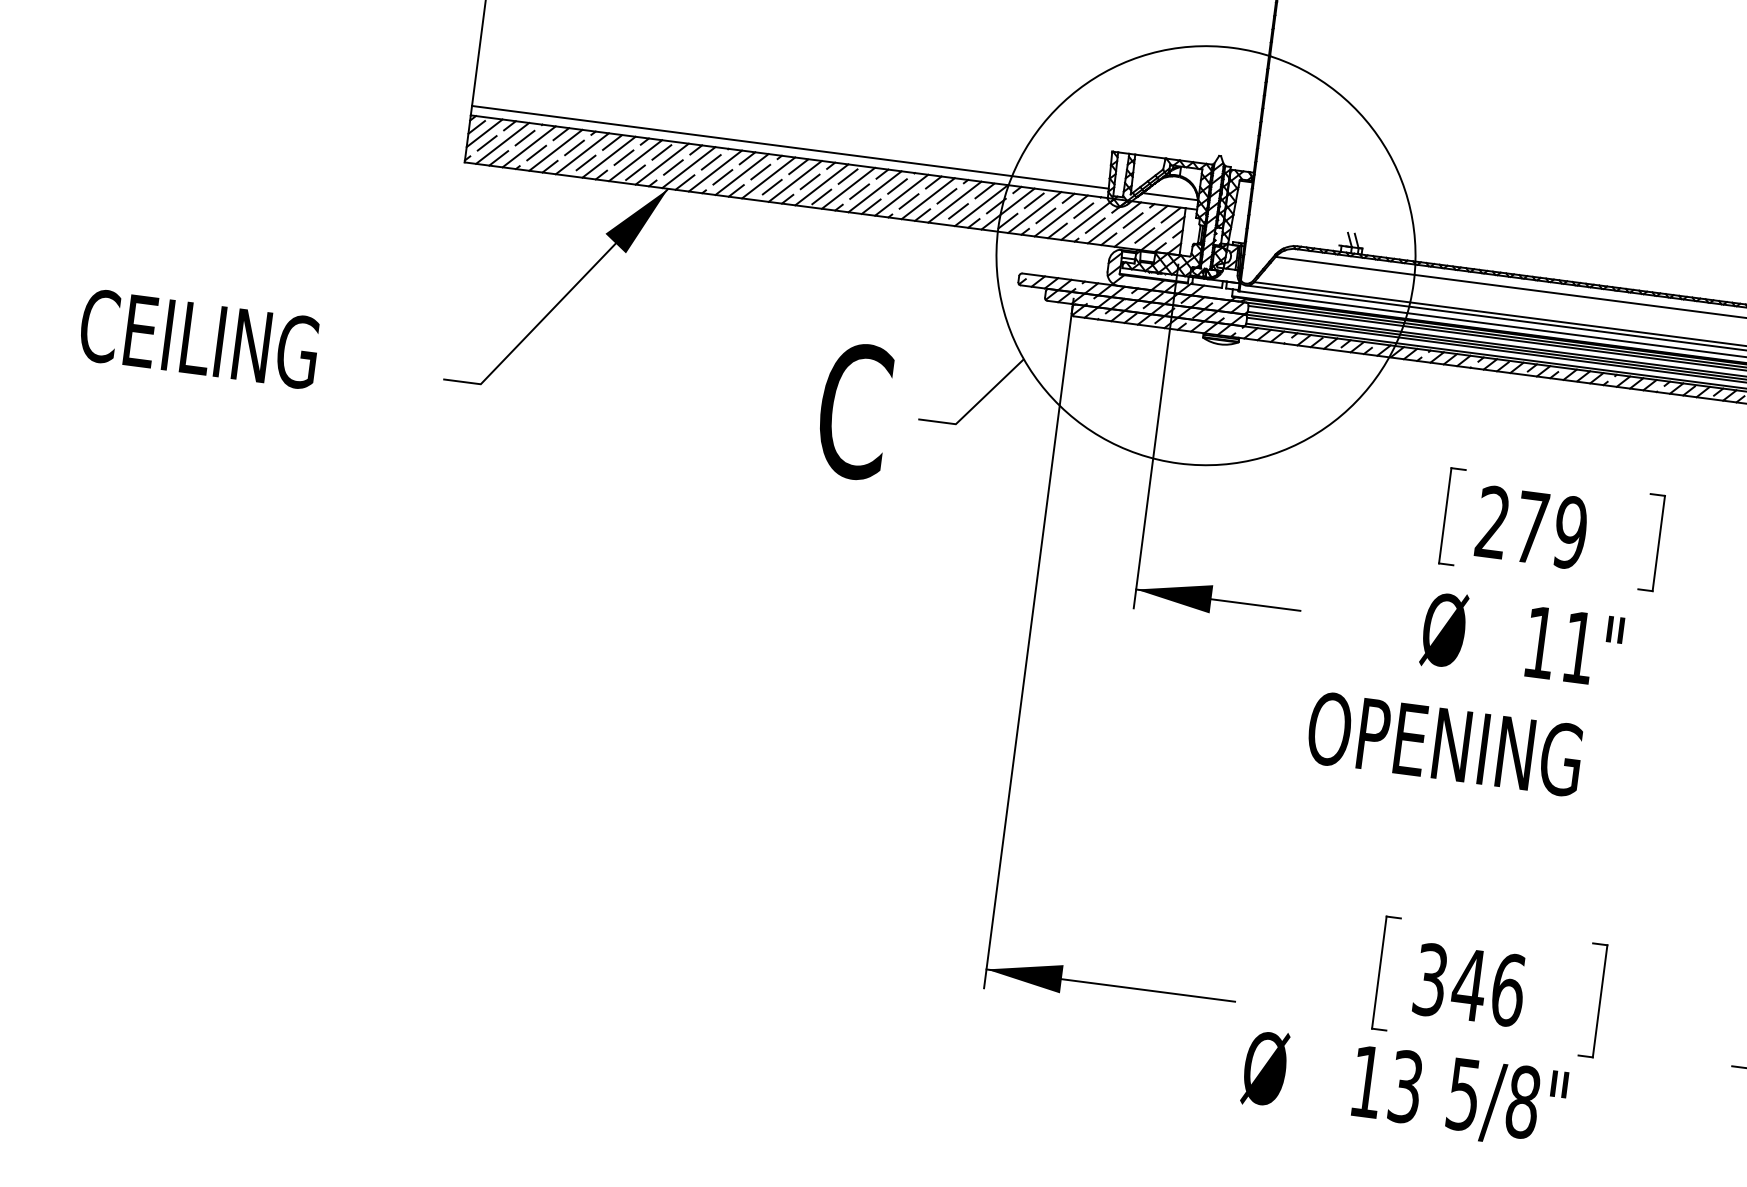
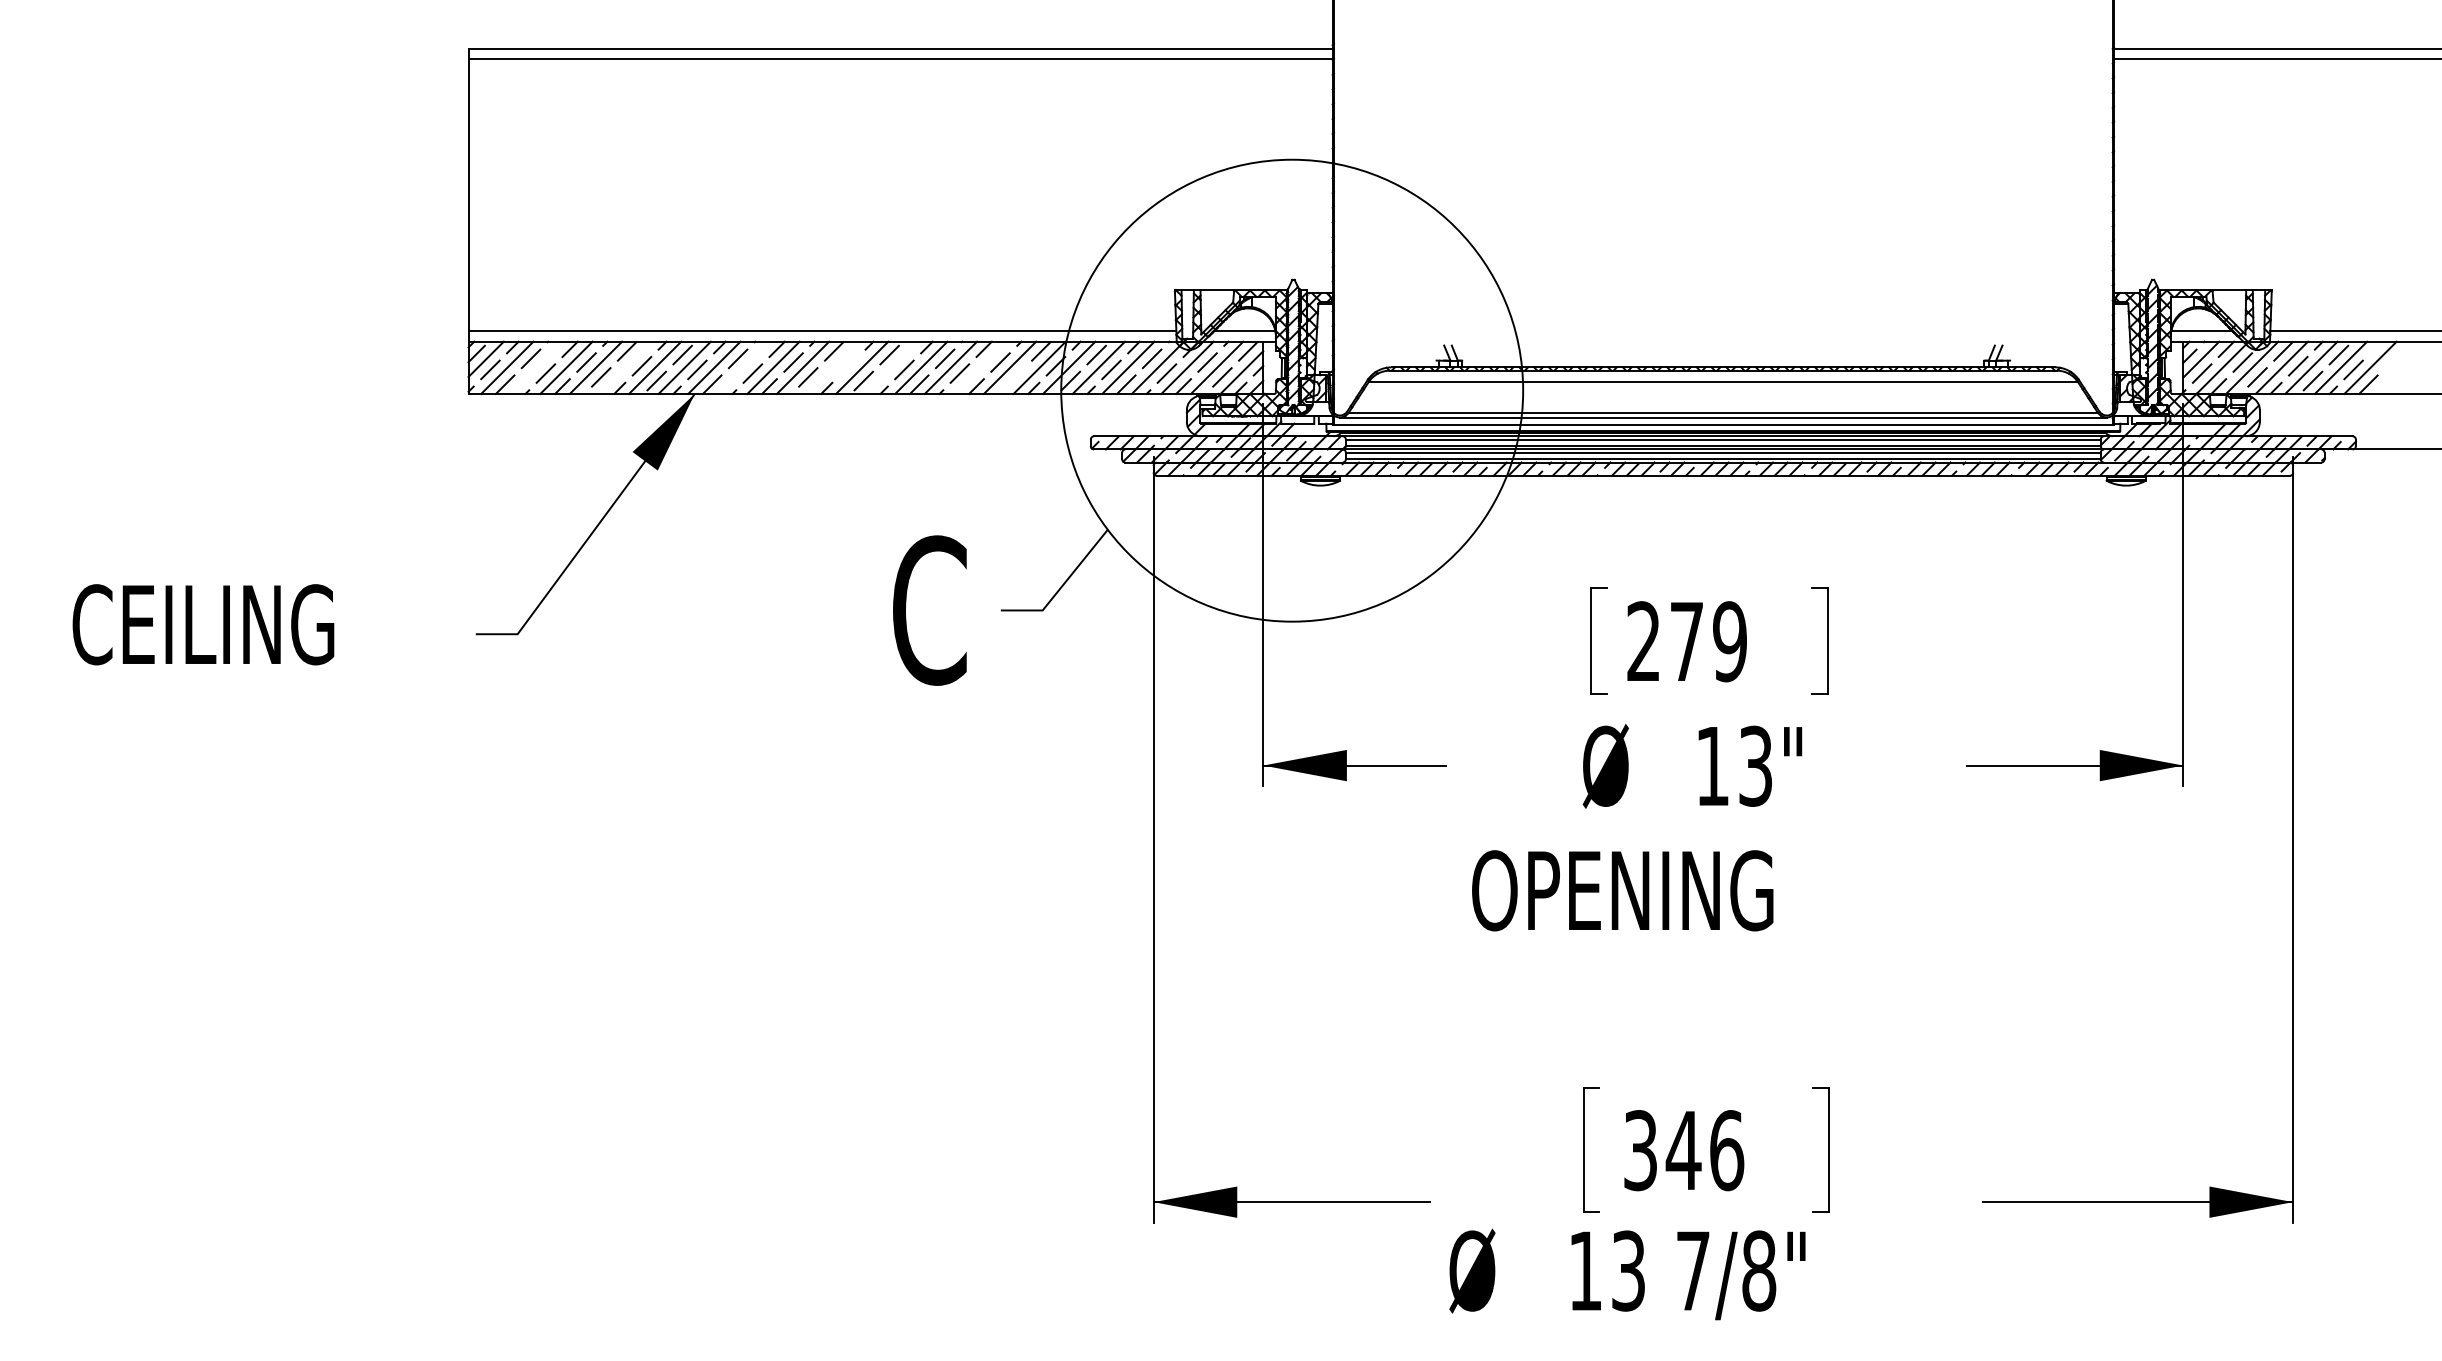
line: (528, 146) -> (536, 367), removed
line: (608, 156) -> (625, 367), removed
line: (715, 170) -> (743, 367), removed
line: (795, 181) -> (832, 367), removed
line: (809, 182) -> (848, 366), removed
line: (848, 188) -> (891, 367), removed
line: (928, 198) -> (980, 367), removed
line: (958, 211) -> (1015, 377), removed
text: (1578, 646) -> (1755, 765), 11" -> 13"
text: (1464, 1094) -> (1693, 1271), 5/8" -> 7/8"

